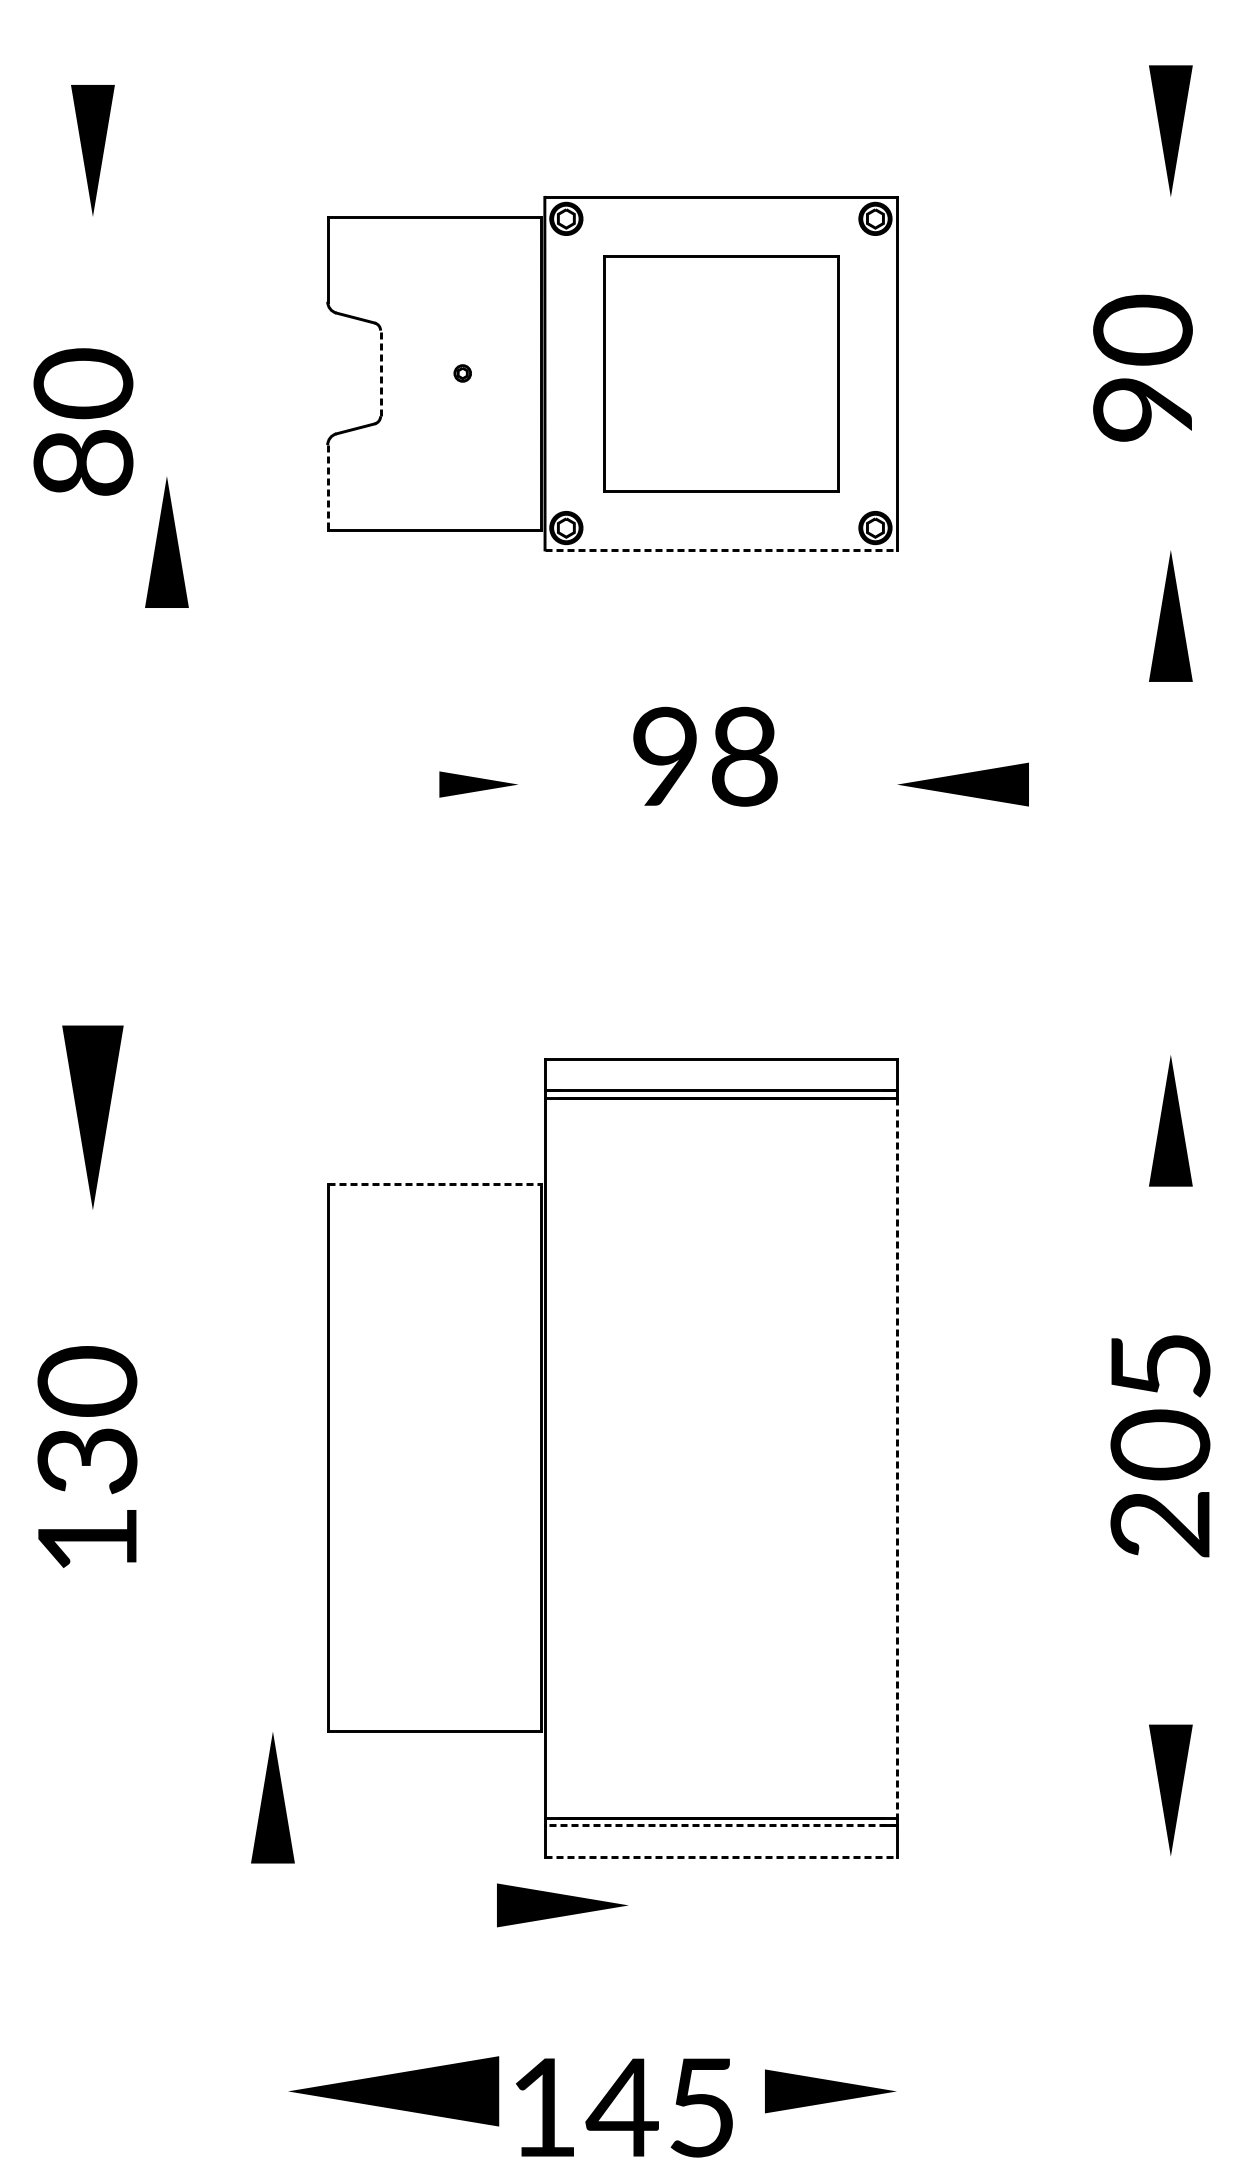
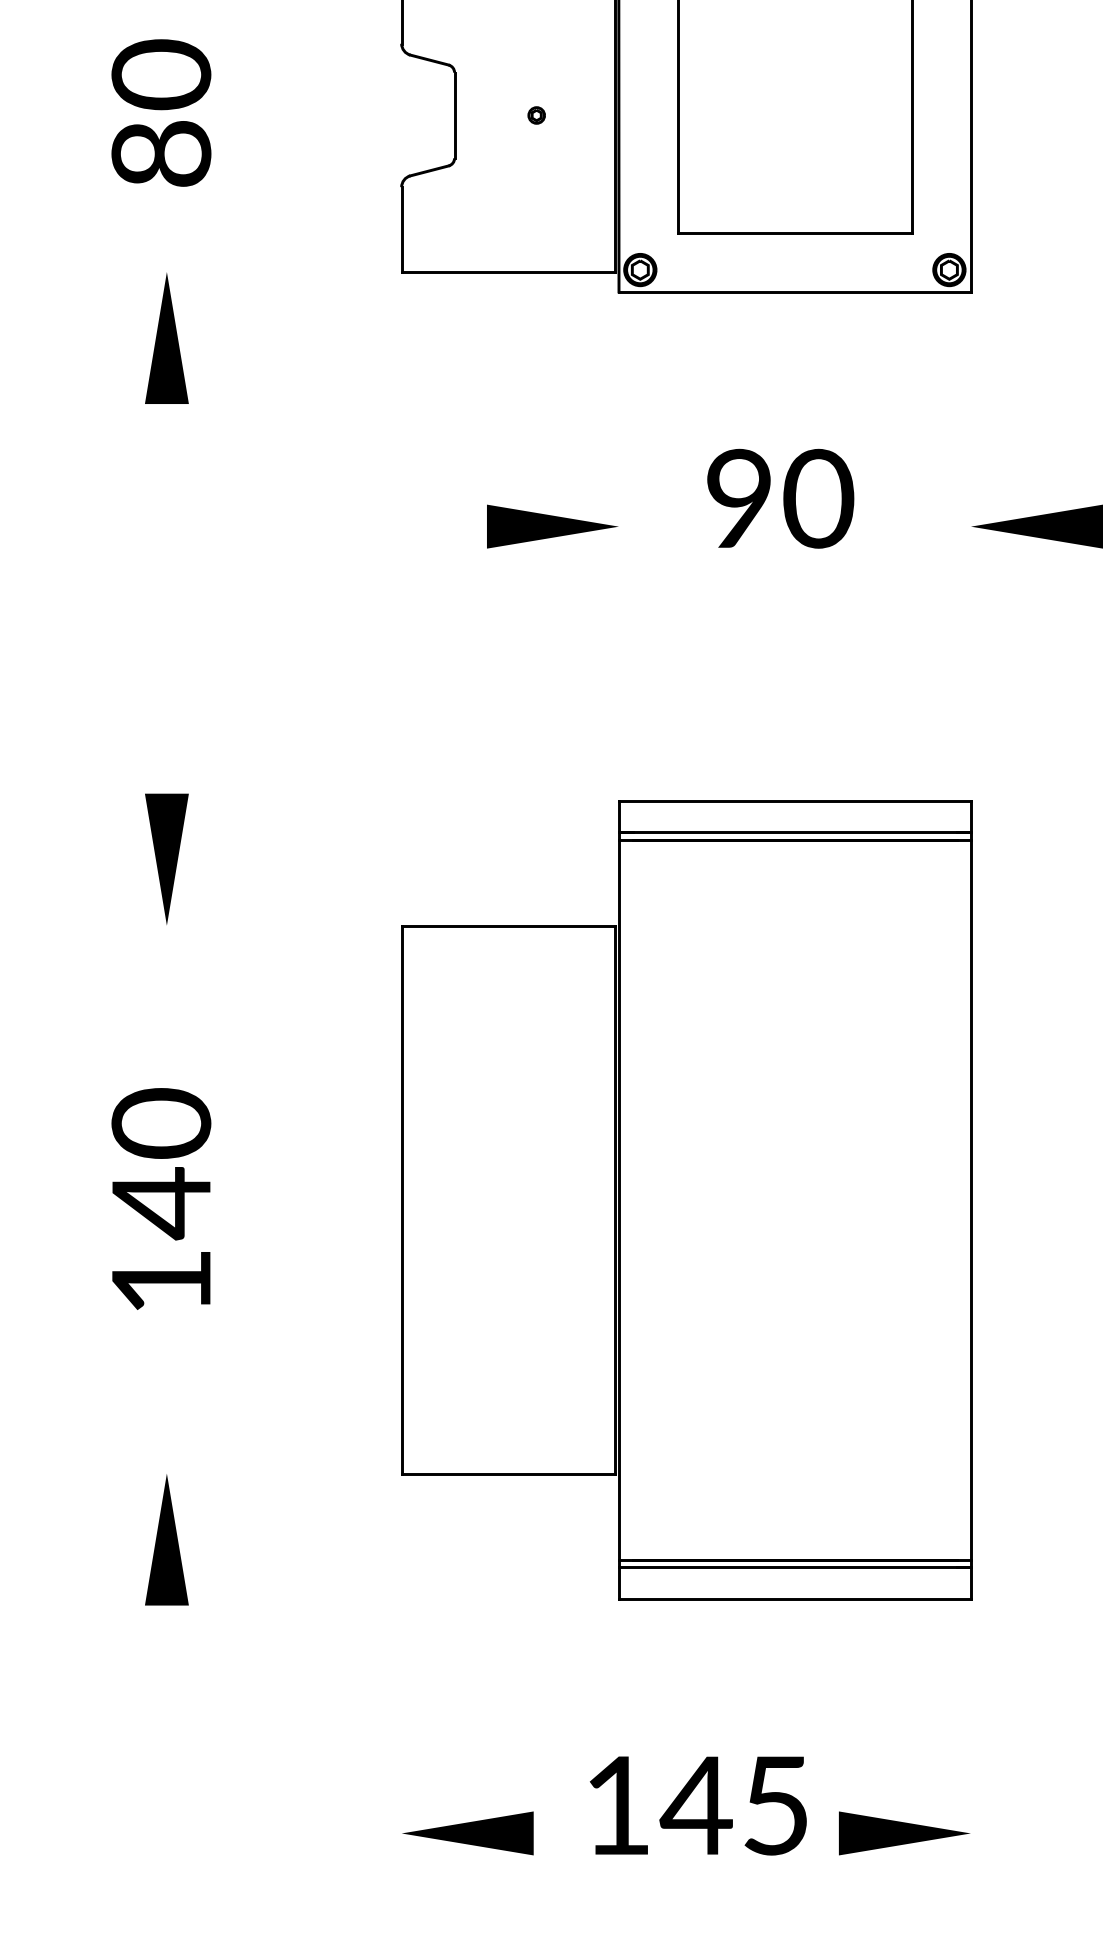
line: (380, 373) -> (454, 115), dashed -> solid
text: (83, 421) -> (161, 112), moved
line: (327, 488) -> (401, 230), dashed -> solid
part: (166, 541) -> (166, 337), moved
line: (721, 549) -> (795, 291), dashed -> solid
text: (744, 756) -> (818, 498), 98 -> 90
part: (478, 784) -> (552, 526), size x1.67
part: (92, 1116) -> (166, 858), size x0.71
line: (434, 1183) -> (508, 925), dashed -> solid
line: (896, 1457) -> (970, 1199), dashed -> solid
text: (87, 1461) -> (161, 1203), 130 -> 140
part: (272, 1797) -> (166, 1539), moved
line: (720, 1825) -> (794, 1567), dashed -> solid
line: (721, 1856) -> (795, 1598), dashed -> solid
part: (562, 1905) -> (636, 1647), removed
part: (393, 2091) -> (467, 1833), size x0.62
text: (624, 2107) -> (698, 1805), moved

